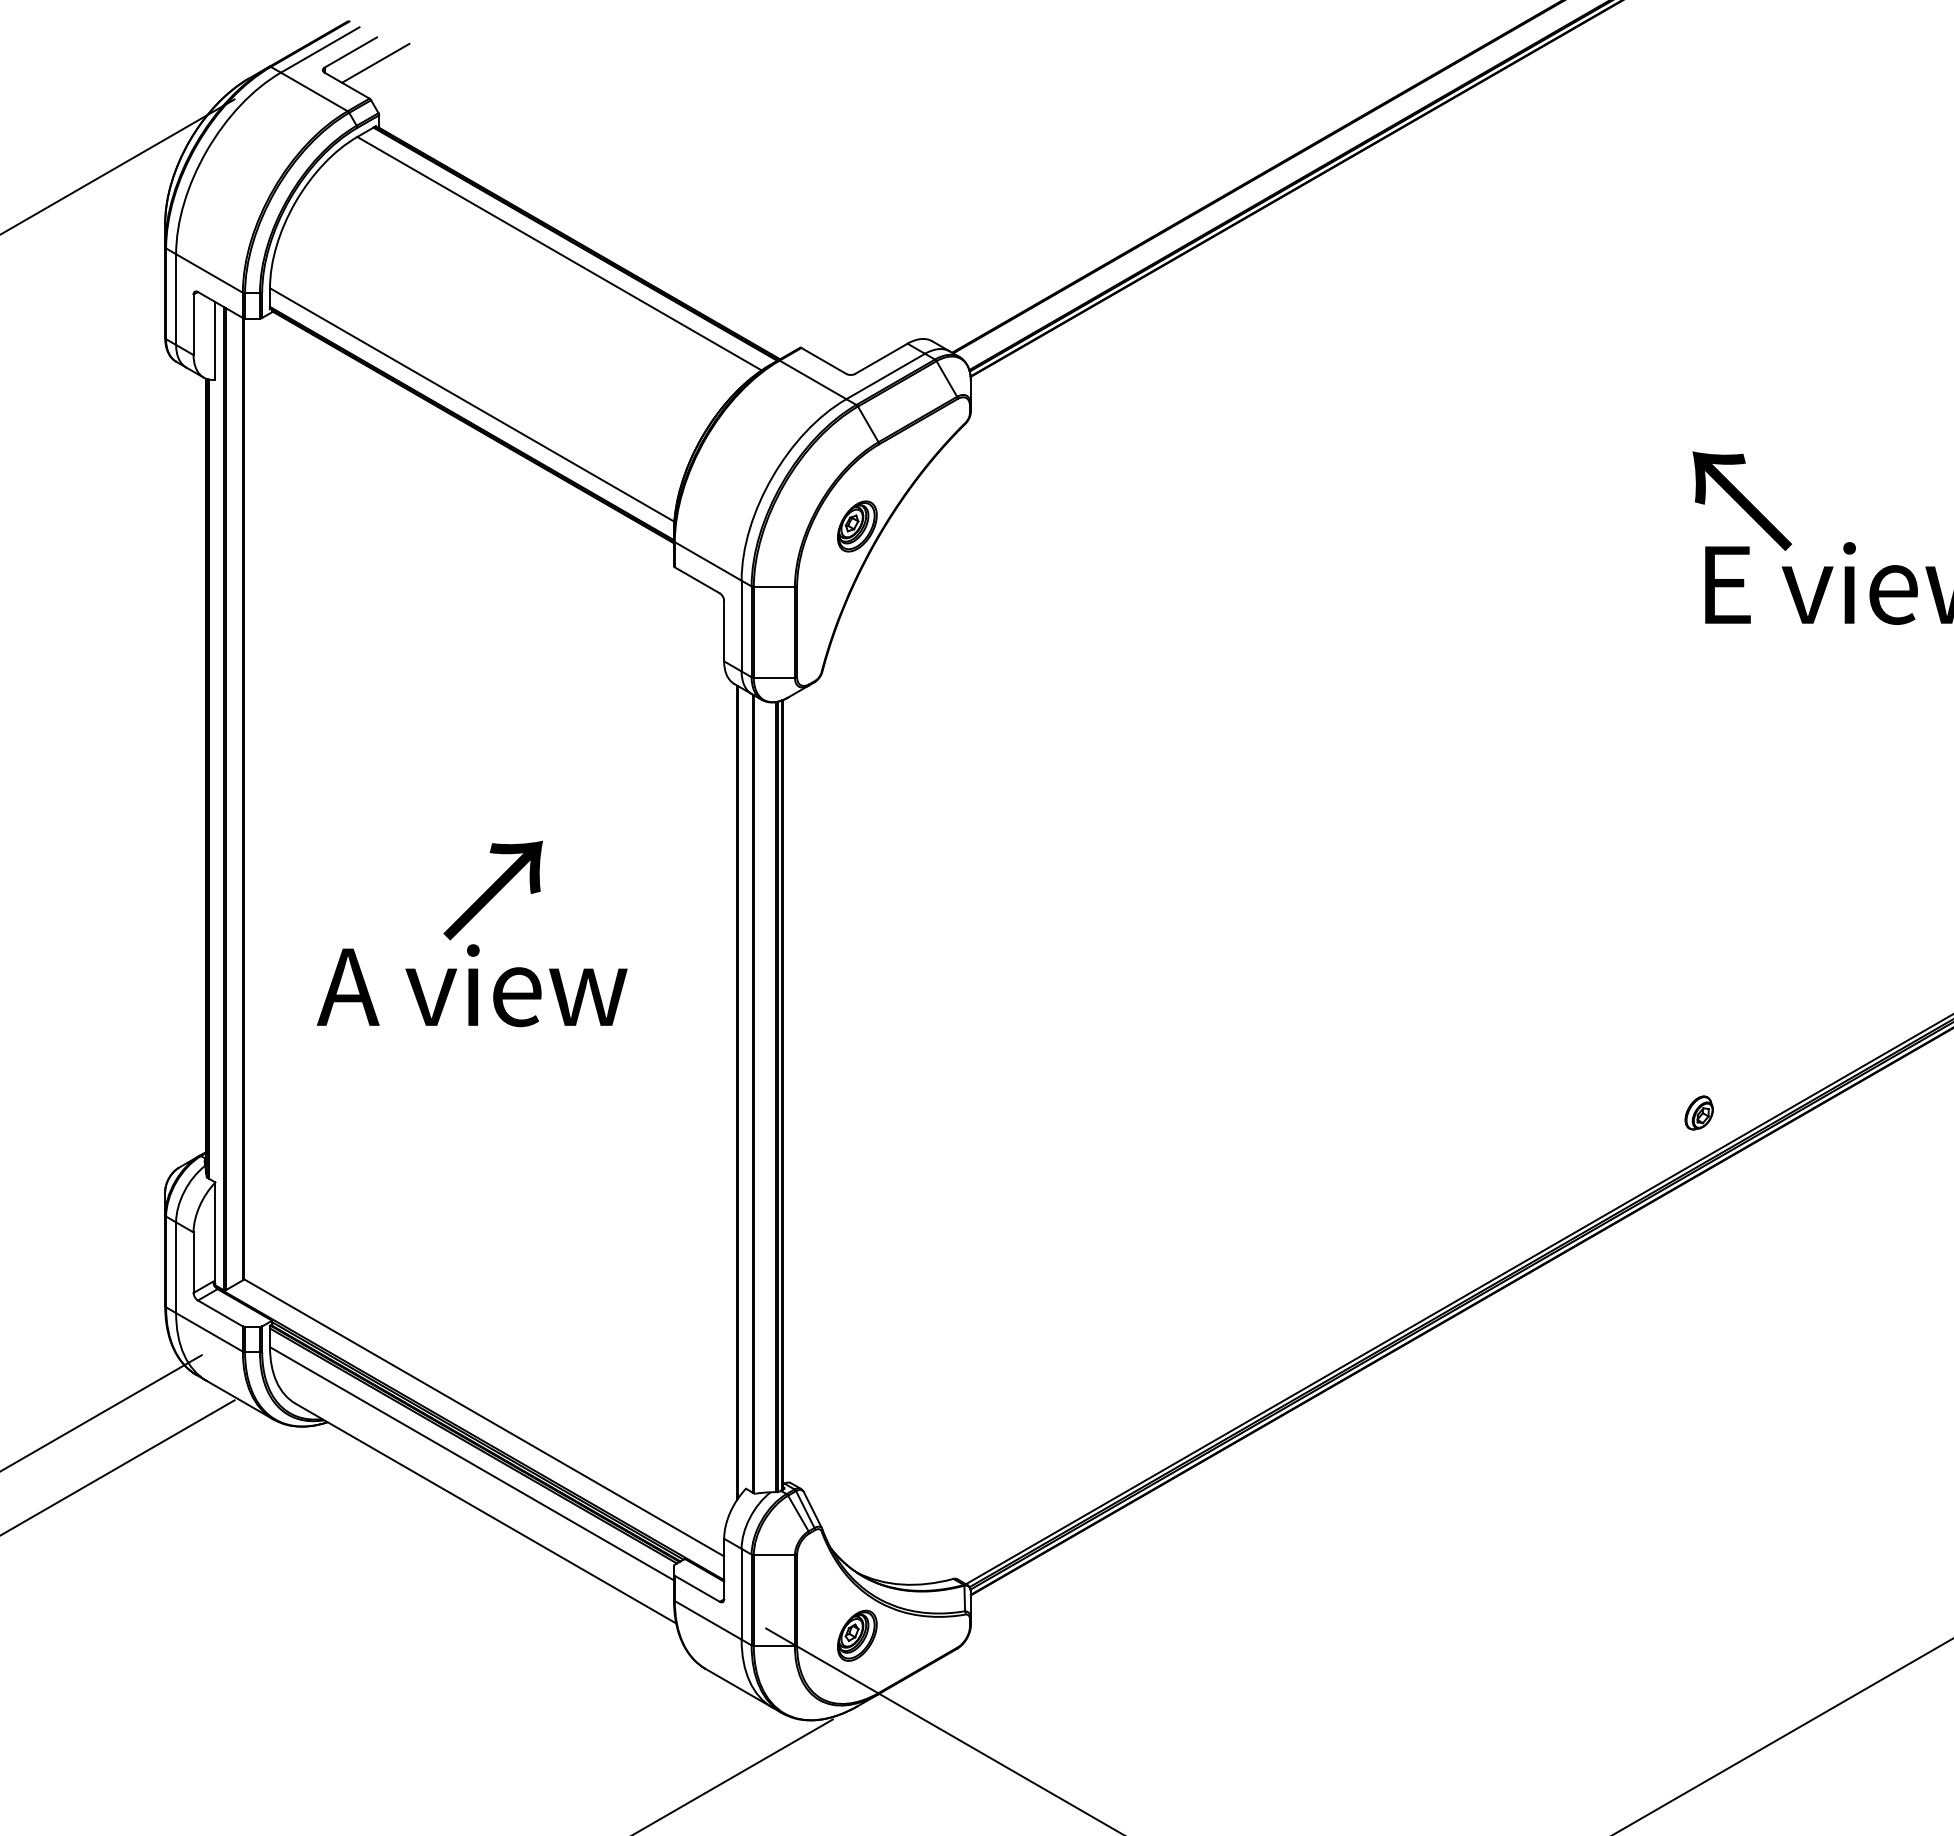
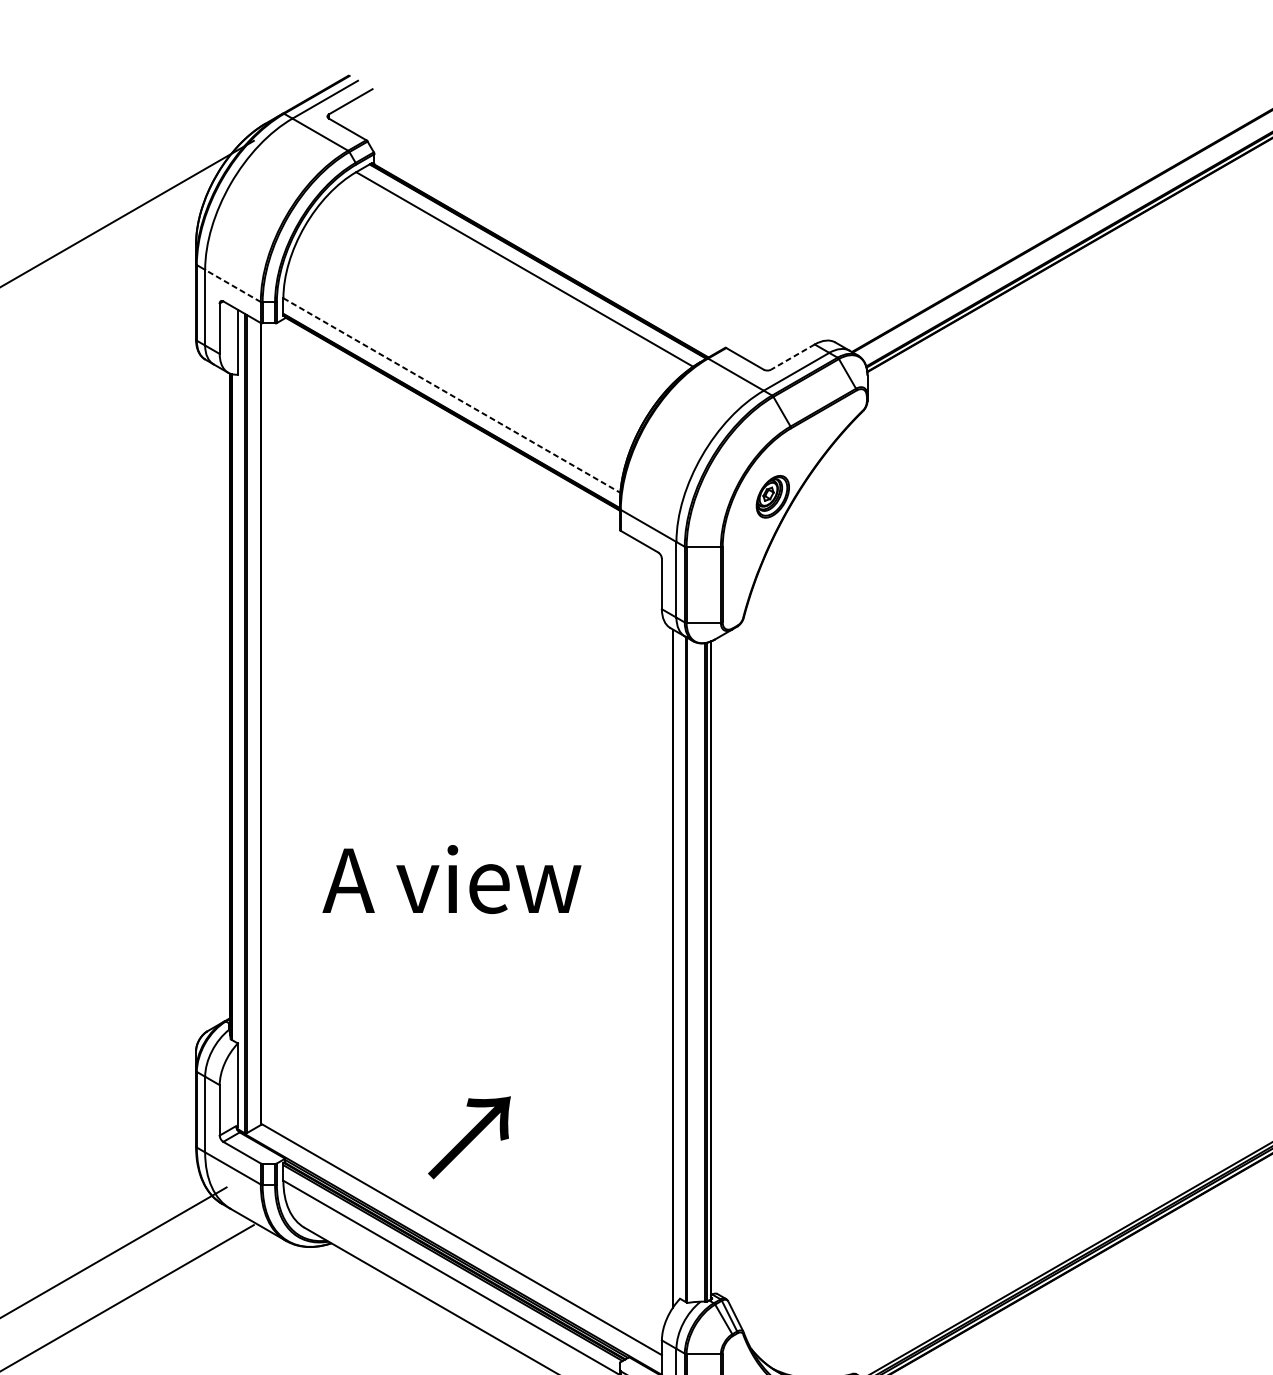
line: (375, 62) -> (371, 110), removed
line: (209, 273) -> (232, 285), solid -> dashed
line: (880, 359) -> (792, 357), solid -> dashed
line: (472, 405) -> (452, 395), solid -> dashed
text: (492, 890) -> (468, 1137), moved

